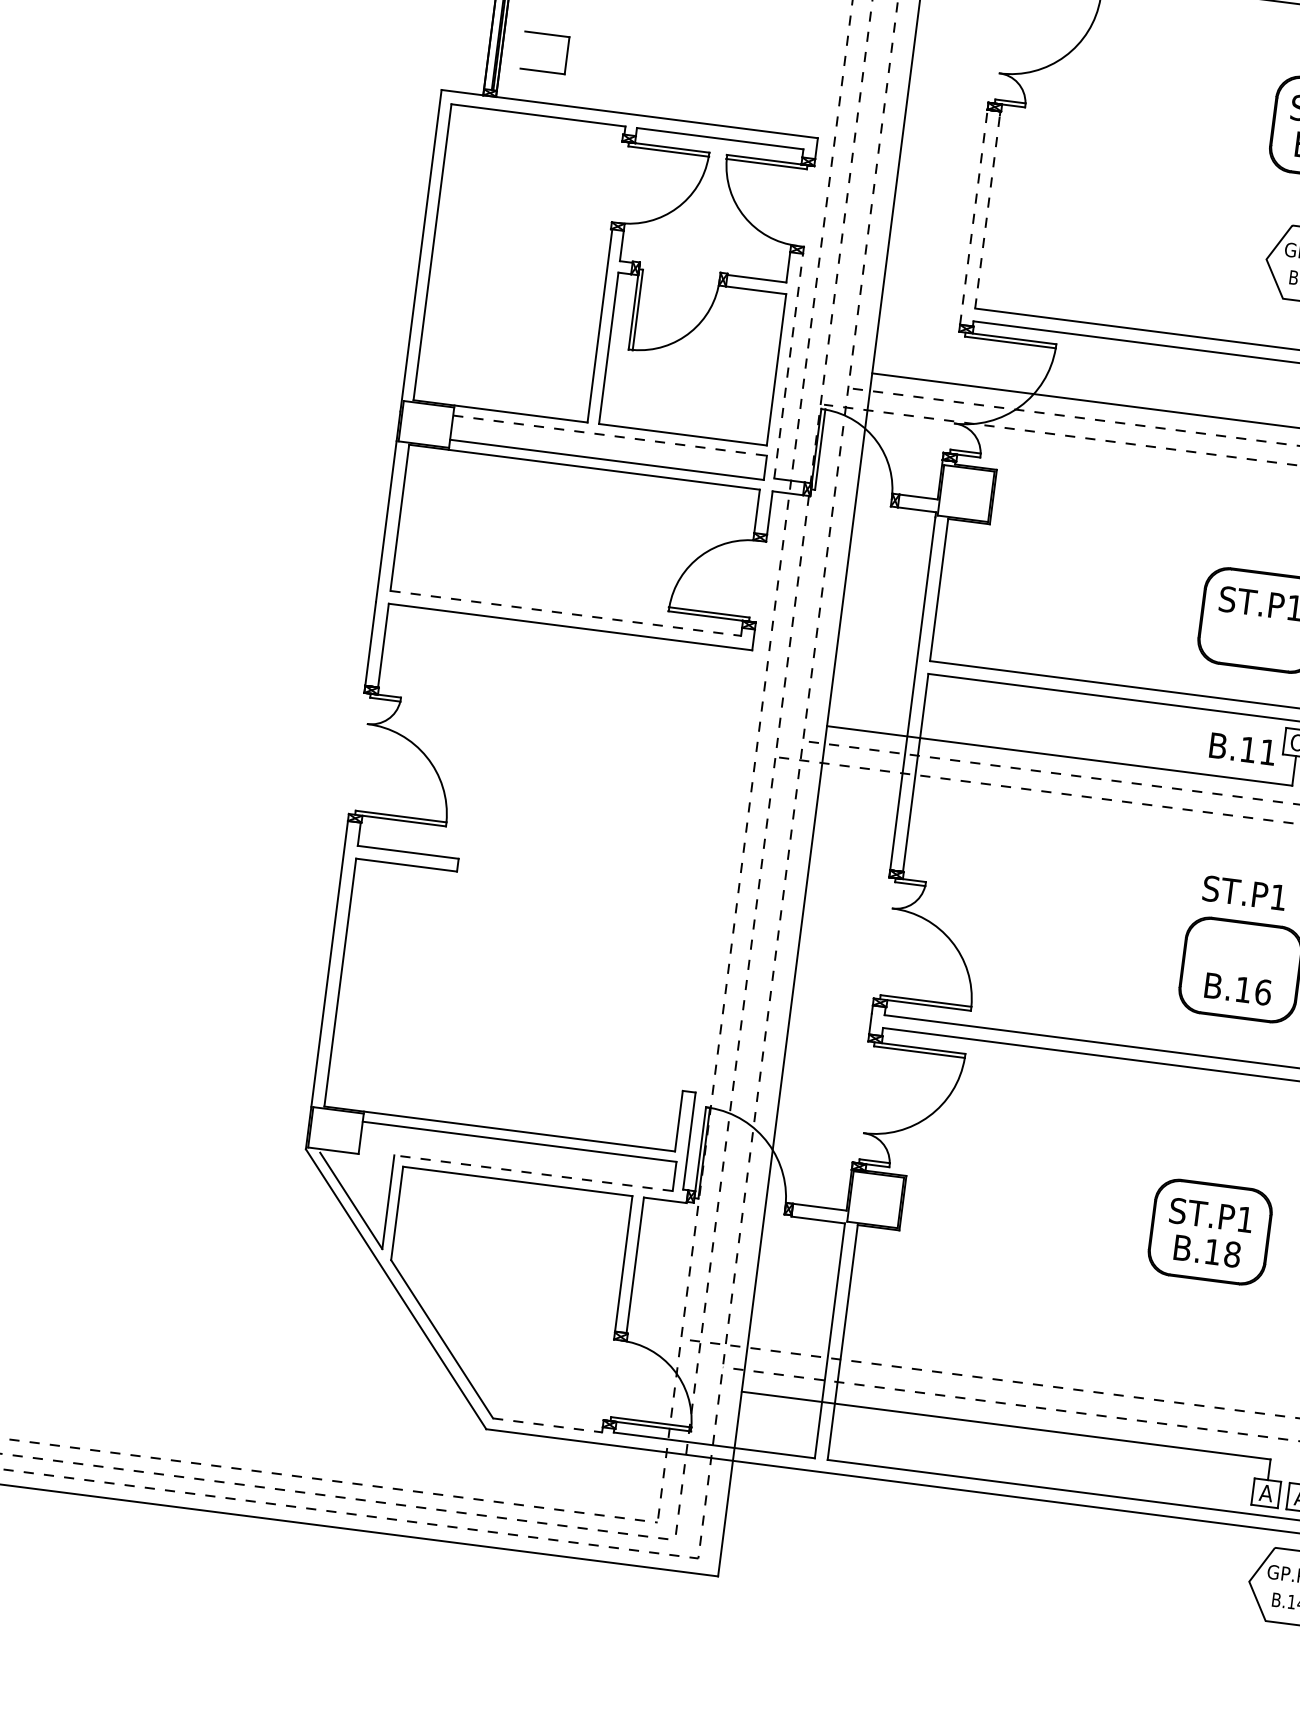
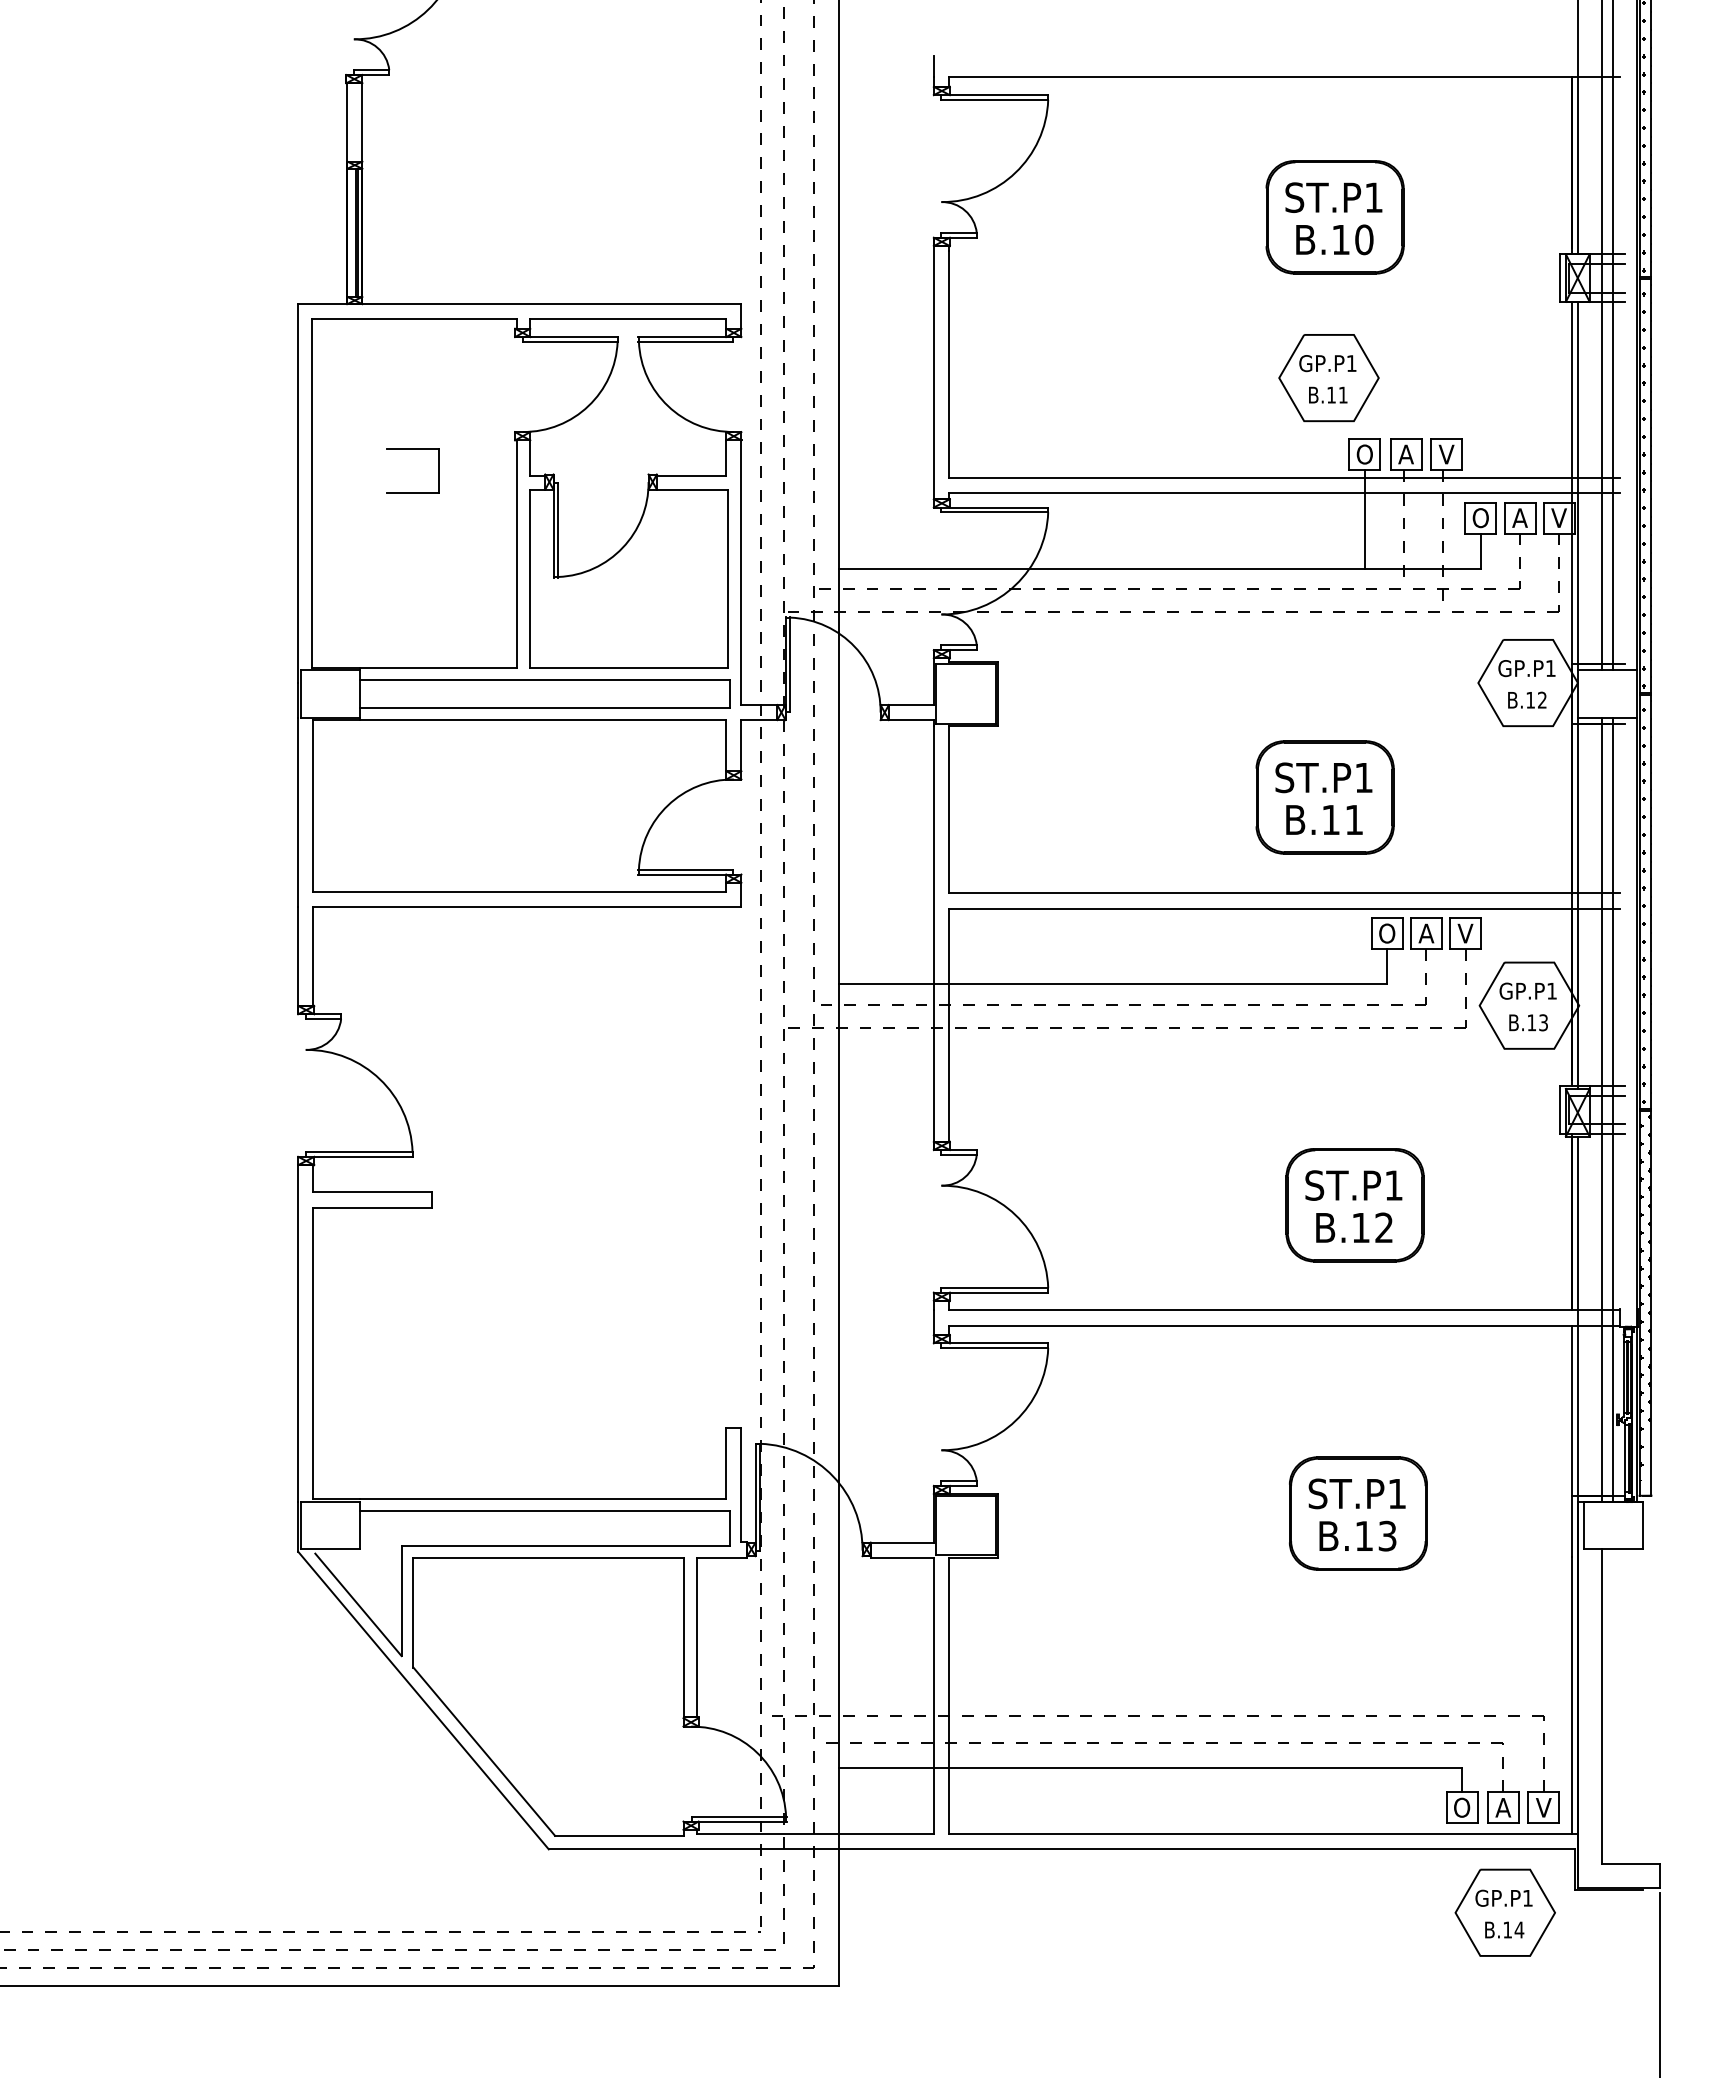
part: (547, 34) -> (412, 449), moved
line: (987, 211) -> (948, 364), dashed -> solid
line: (973, 217) -> (933, 372), dashed -> solid
line: (788, 366) -> (741, 572), dashed -> solid
line: (609, 435) -> (544, 679), dashed -> solid
line: (566, 613) -> (520, 892), dashed -> solid
text: (1242, 748) -> (1324, 819), moved
text: (1244, 892) -> (1353, 1185), moved
text: (1263, 992) -> (1384, 1227), B.16 -> B.12
line: (533, 1173) -> (565, 1545), dashed -> solid
text: (1232, 1253) -> (1387, 1535), B.18 -> B.13
line: (547, 1425) -> (619, 1835), dashed -> solid
text: (1266, 1493) -> (1462, 1807), A -> O

